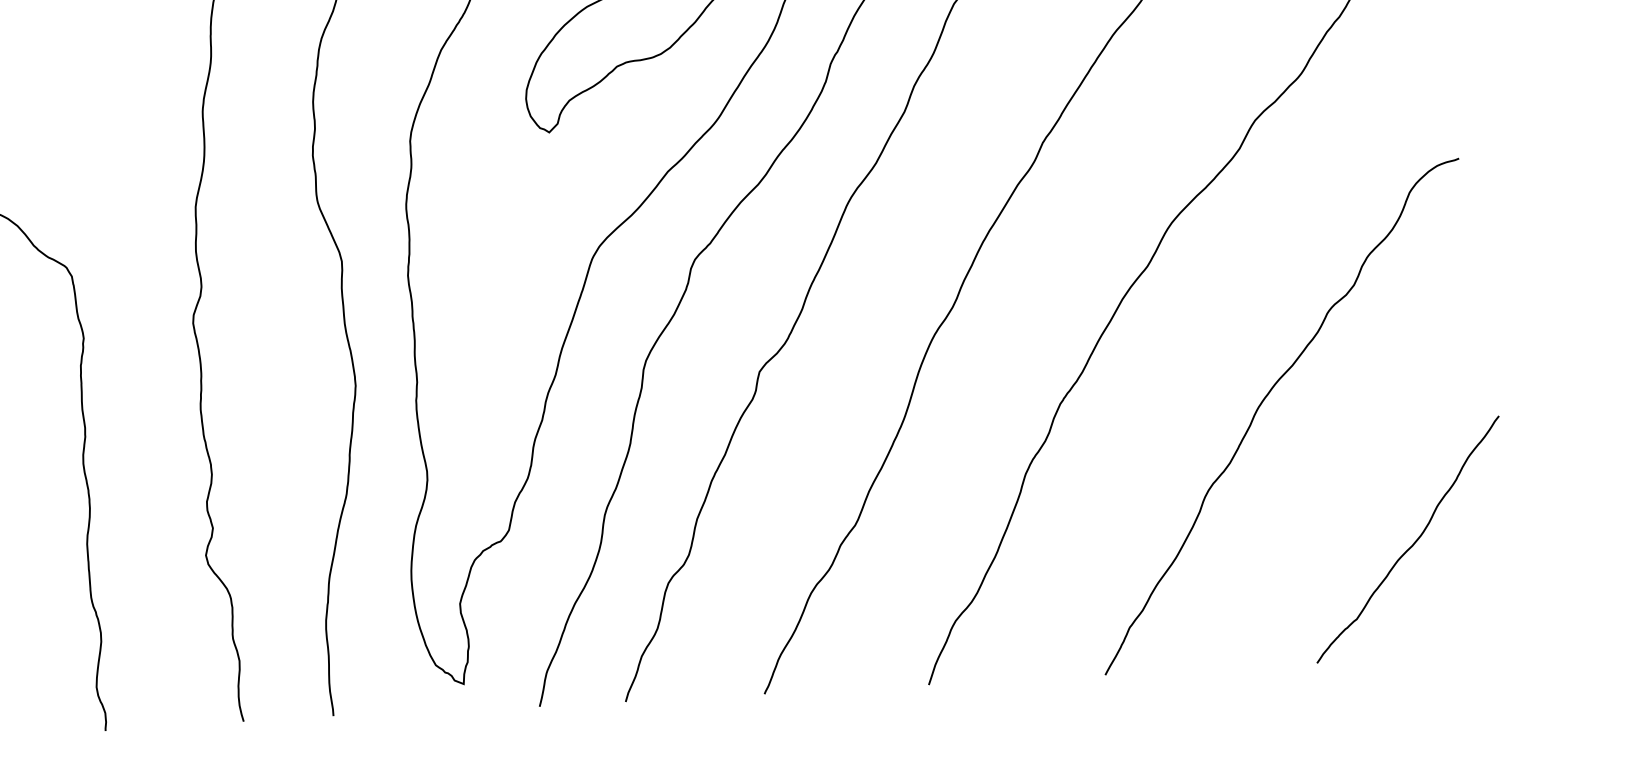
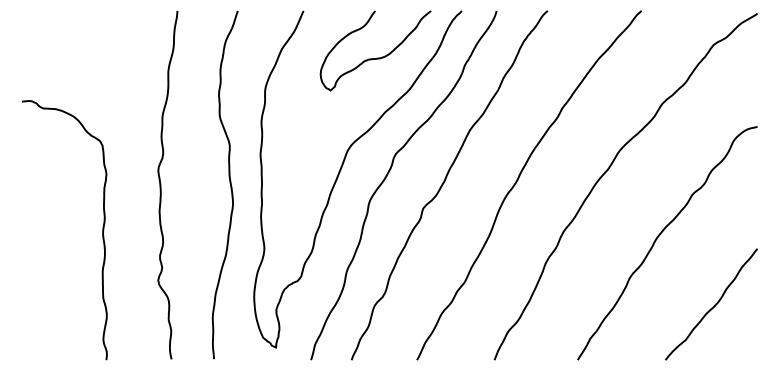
curve: (1412, 541) -> (713, 305), moved

